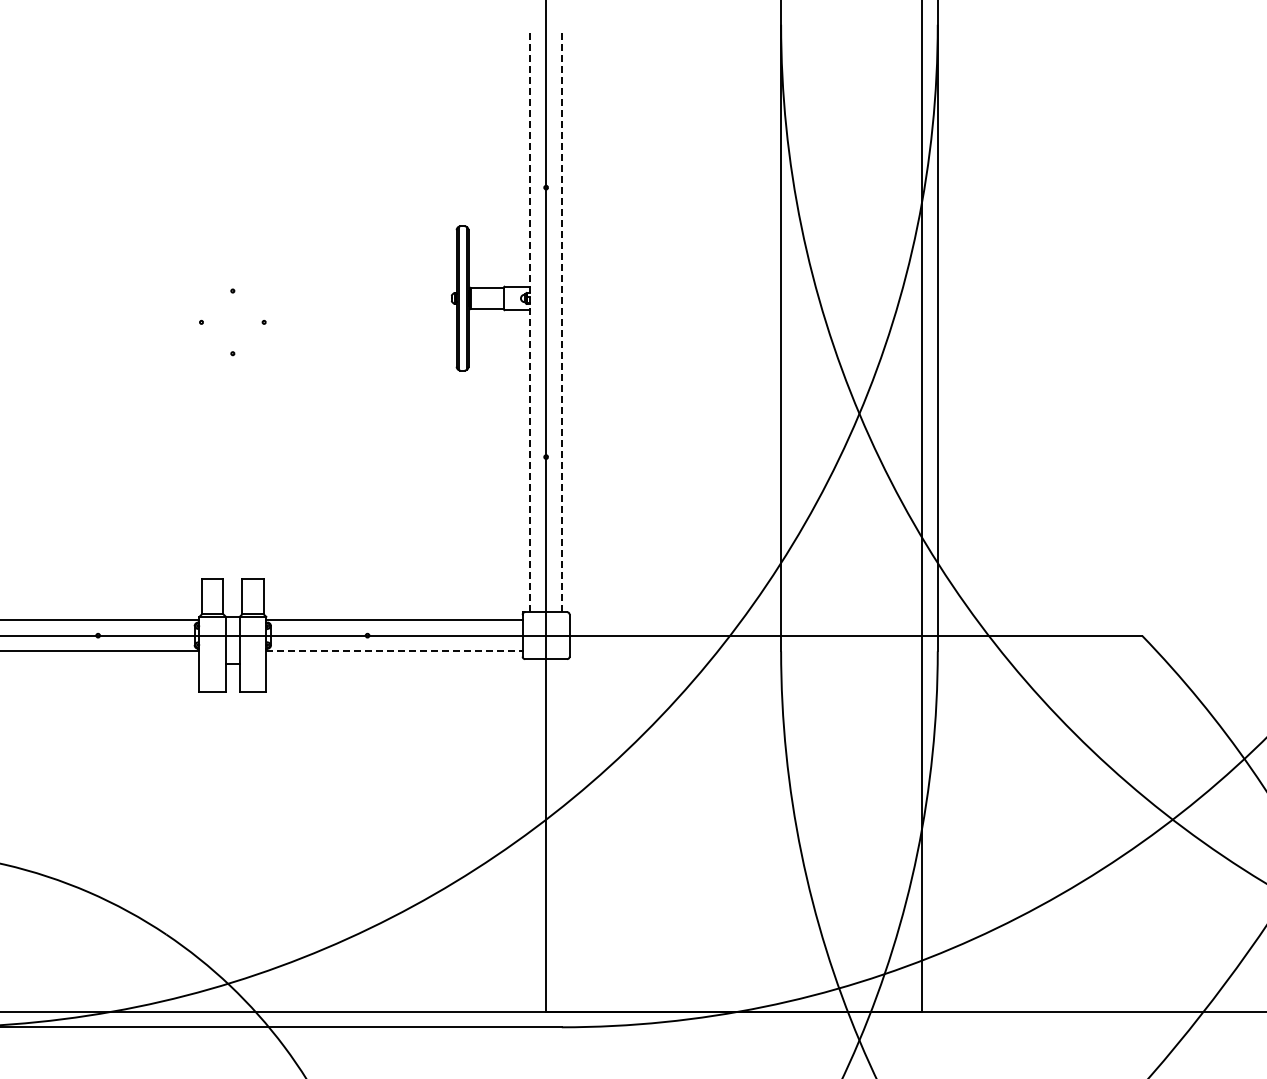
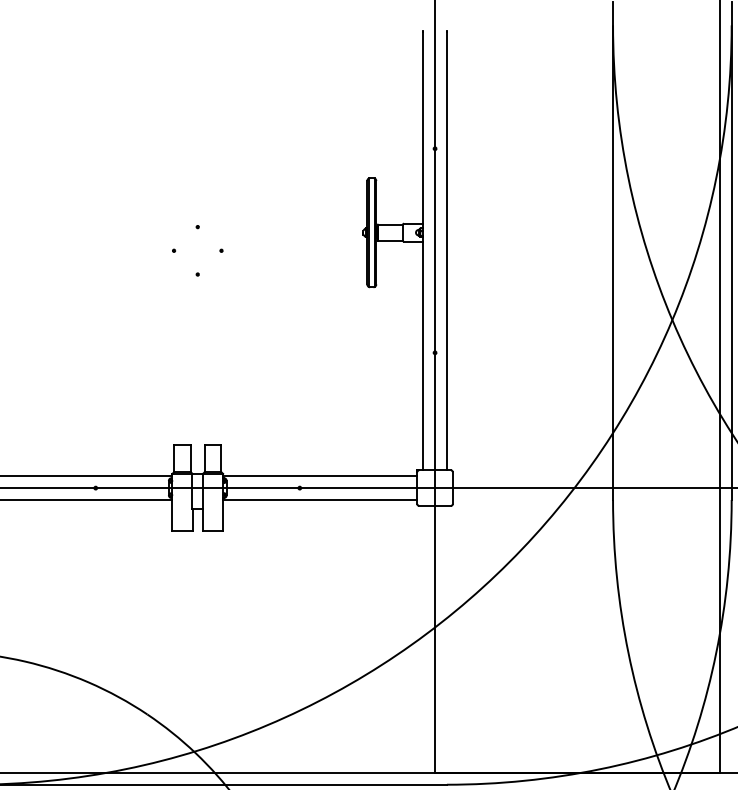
line: (530, 321) -> (423, 250), dashed -> solid
line: (561, 321) -> (446, 250), dashed -> solid
line: (394, 651) -> (320, 500), dashed -> solid

